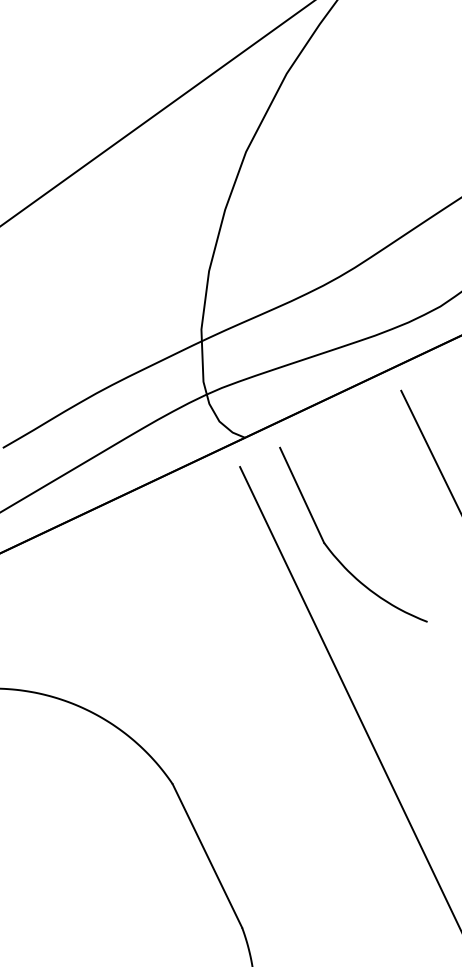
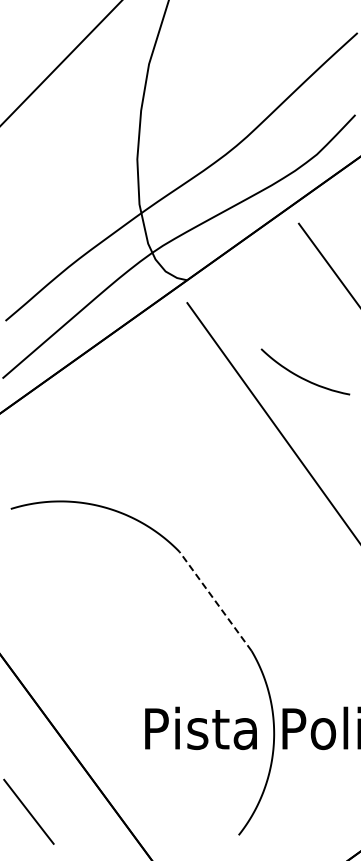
line: (302, 494) -> (238, 315), removed
line: (207, 856) -> (215, 601), solid -> dashed

